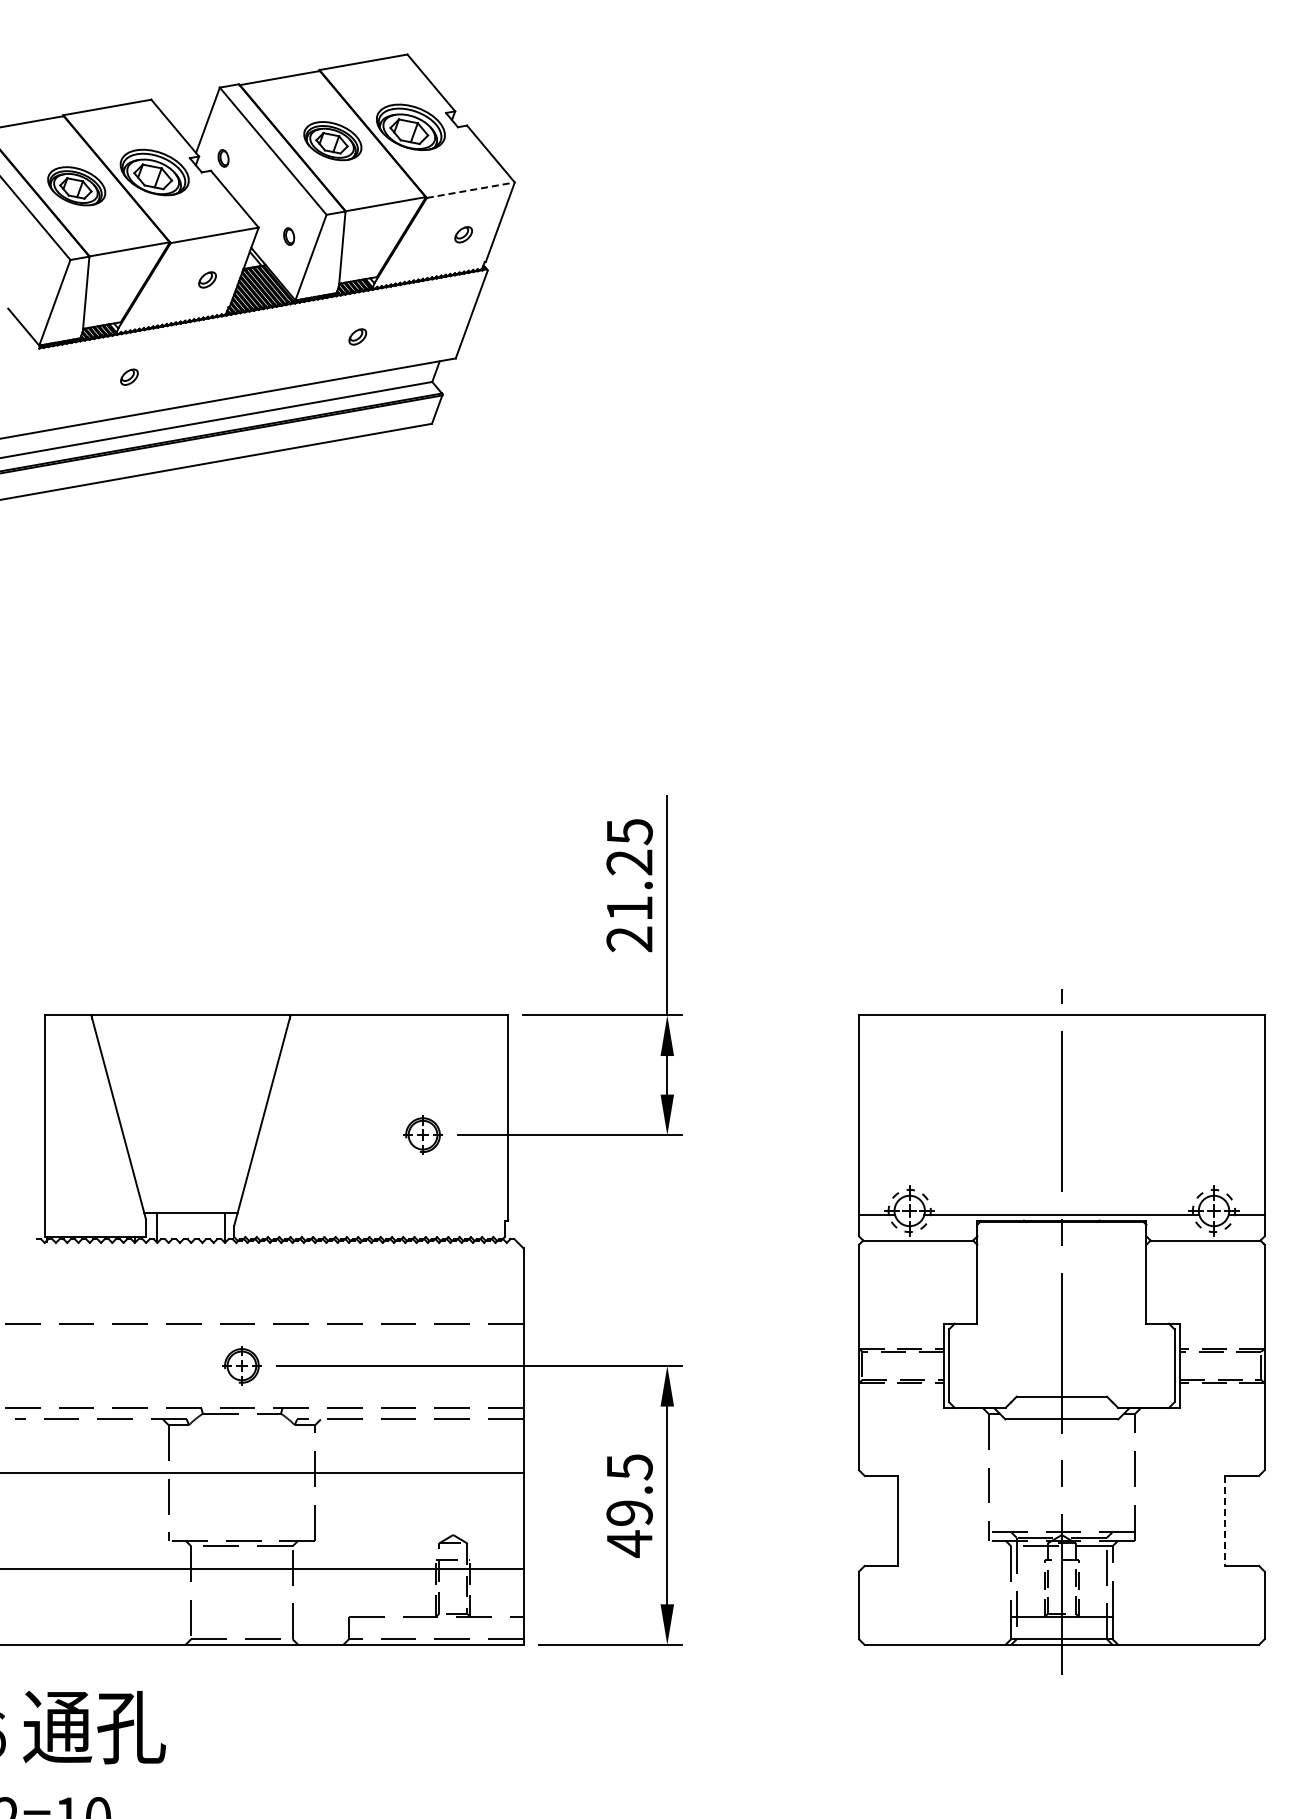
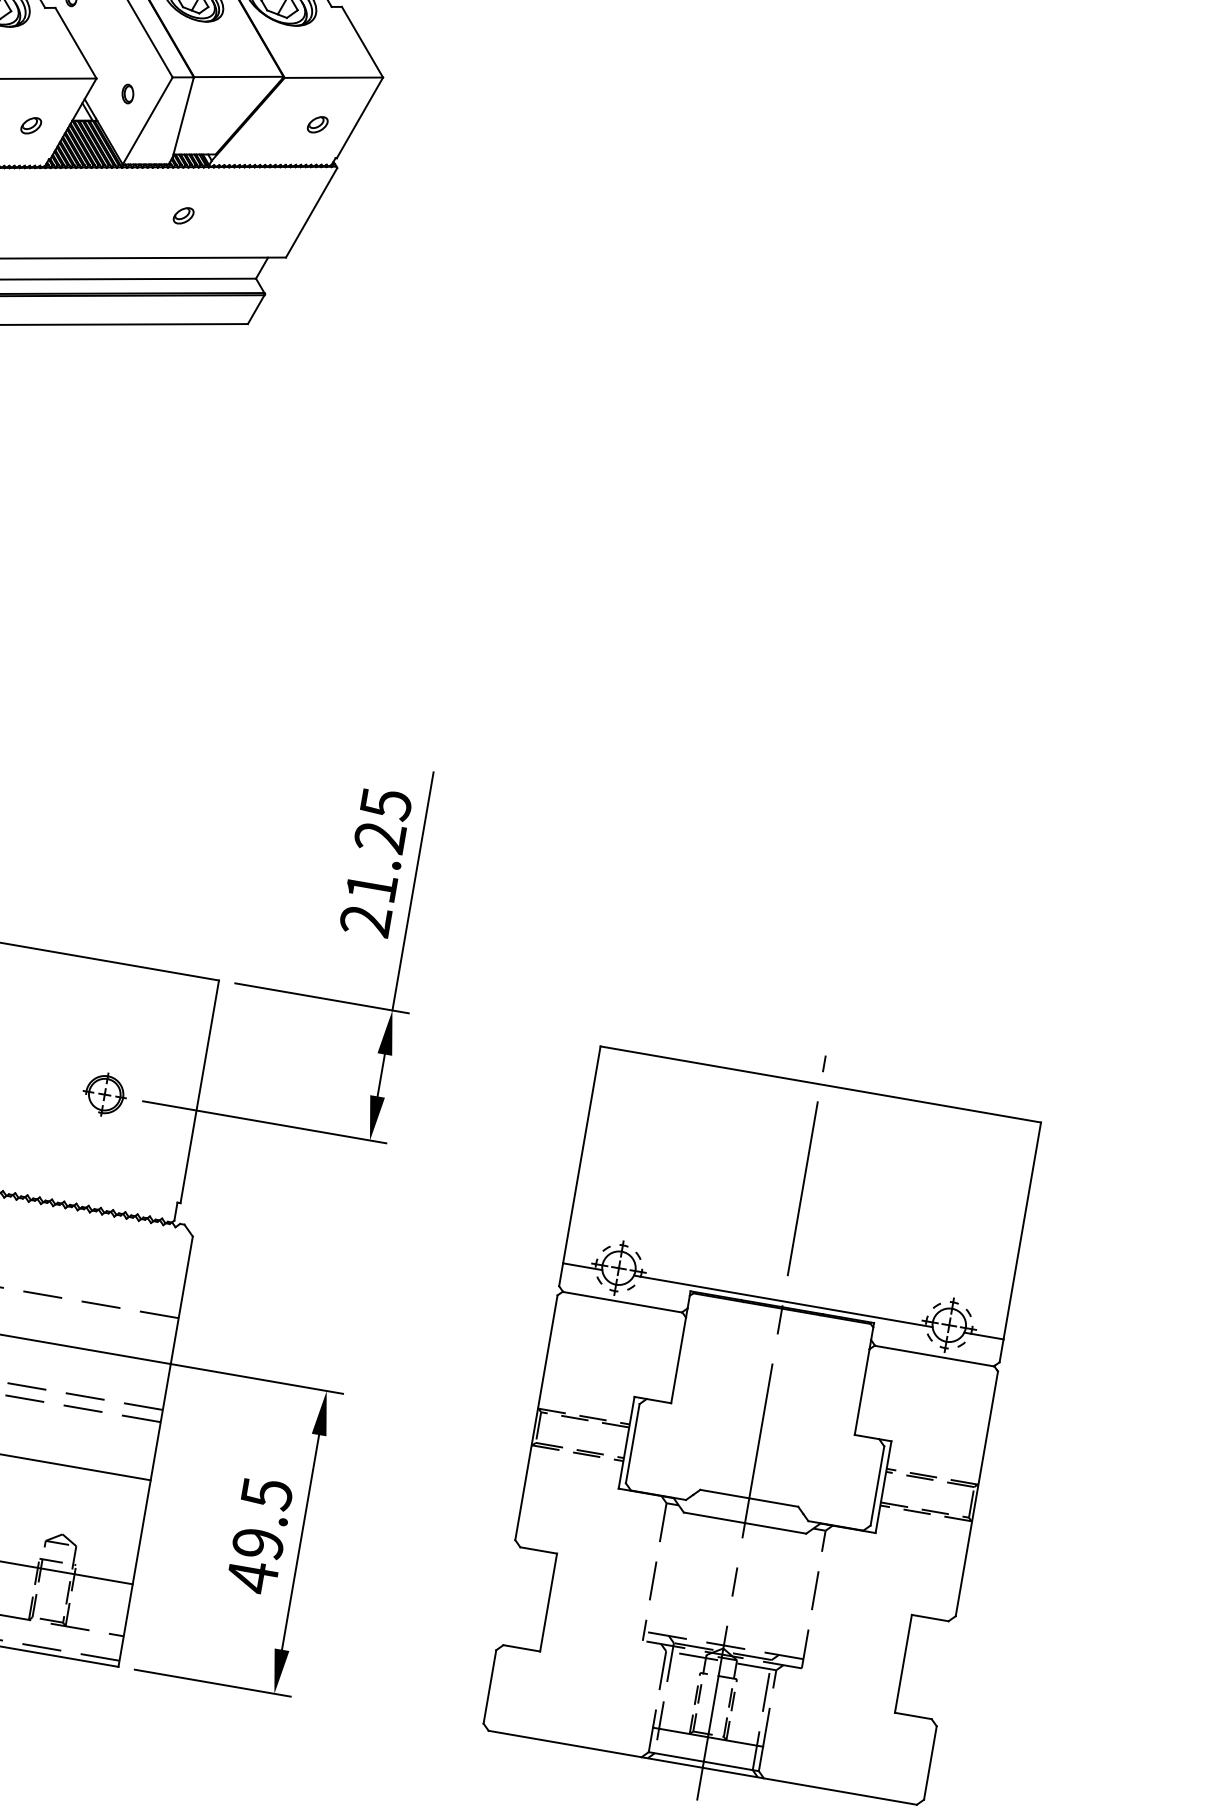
line: (470, 190) -> (333, 77), dashed -> solid
line: (1225, 1521) -> (903, 1664), dashed -> solid

